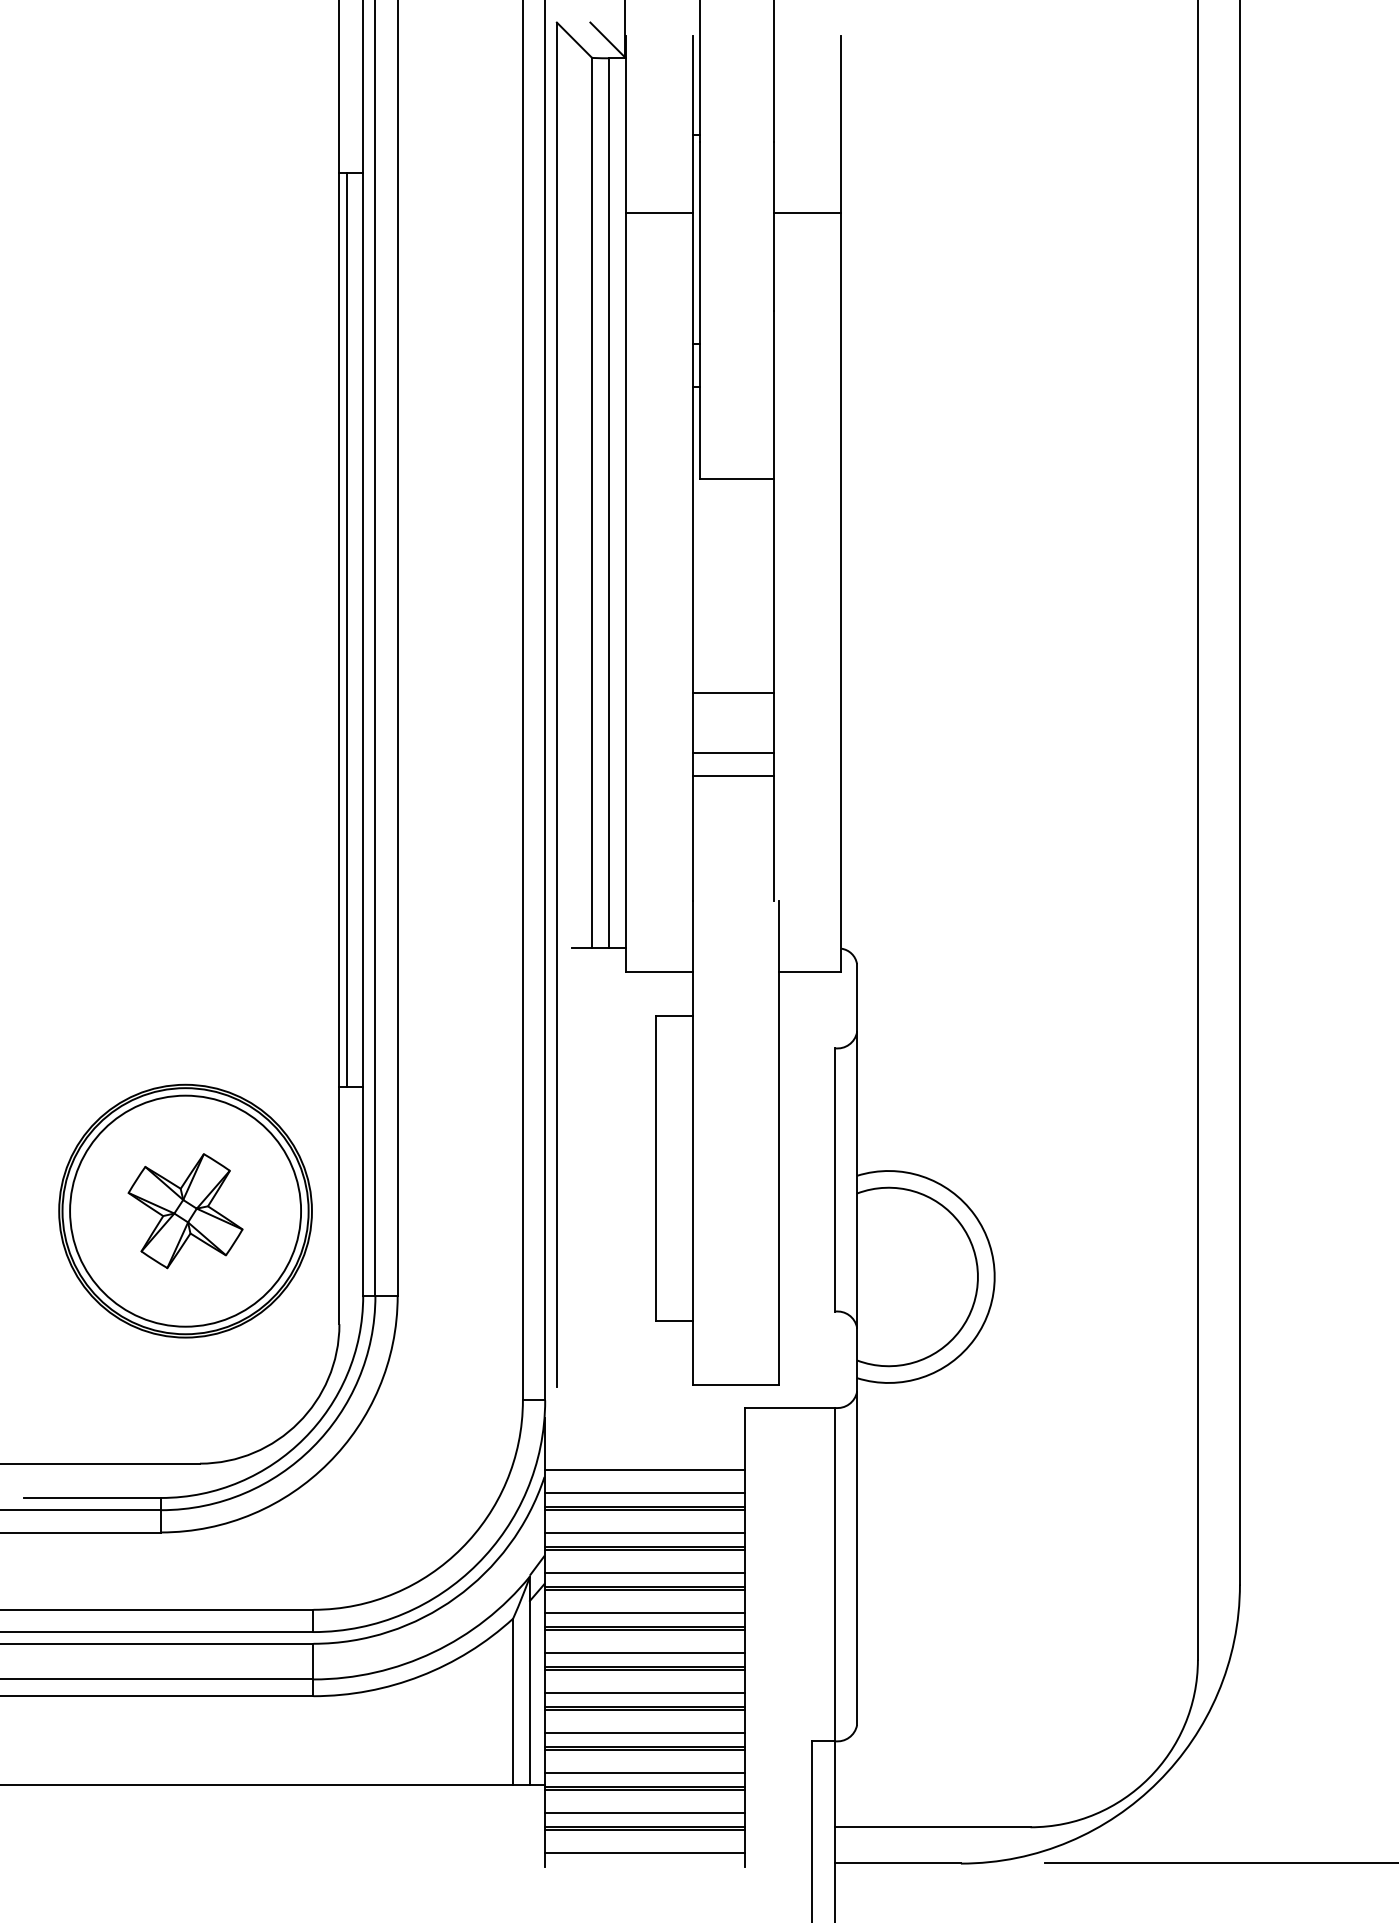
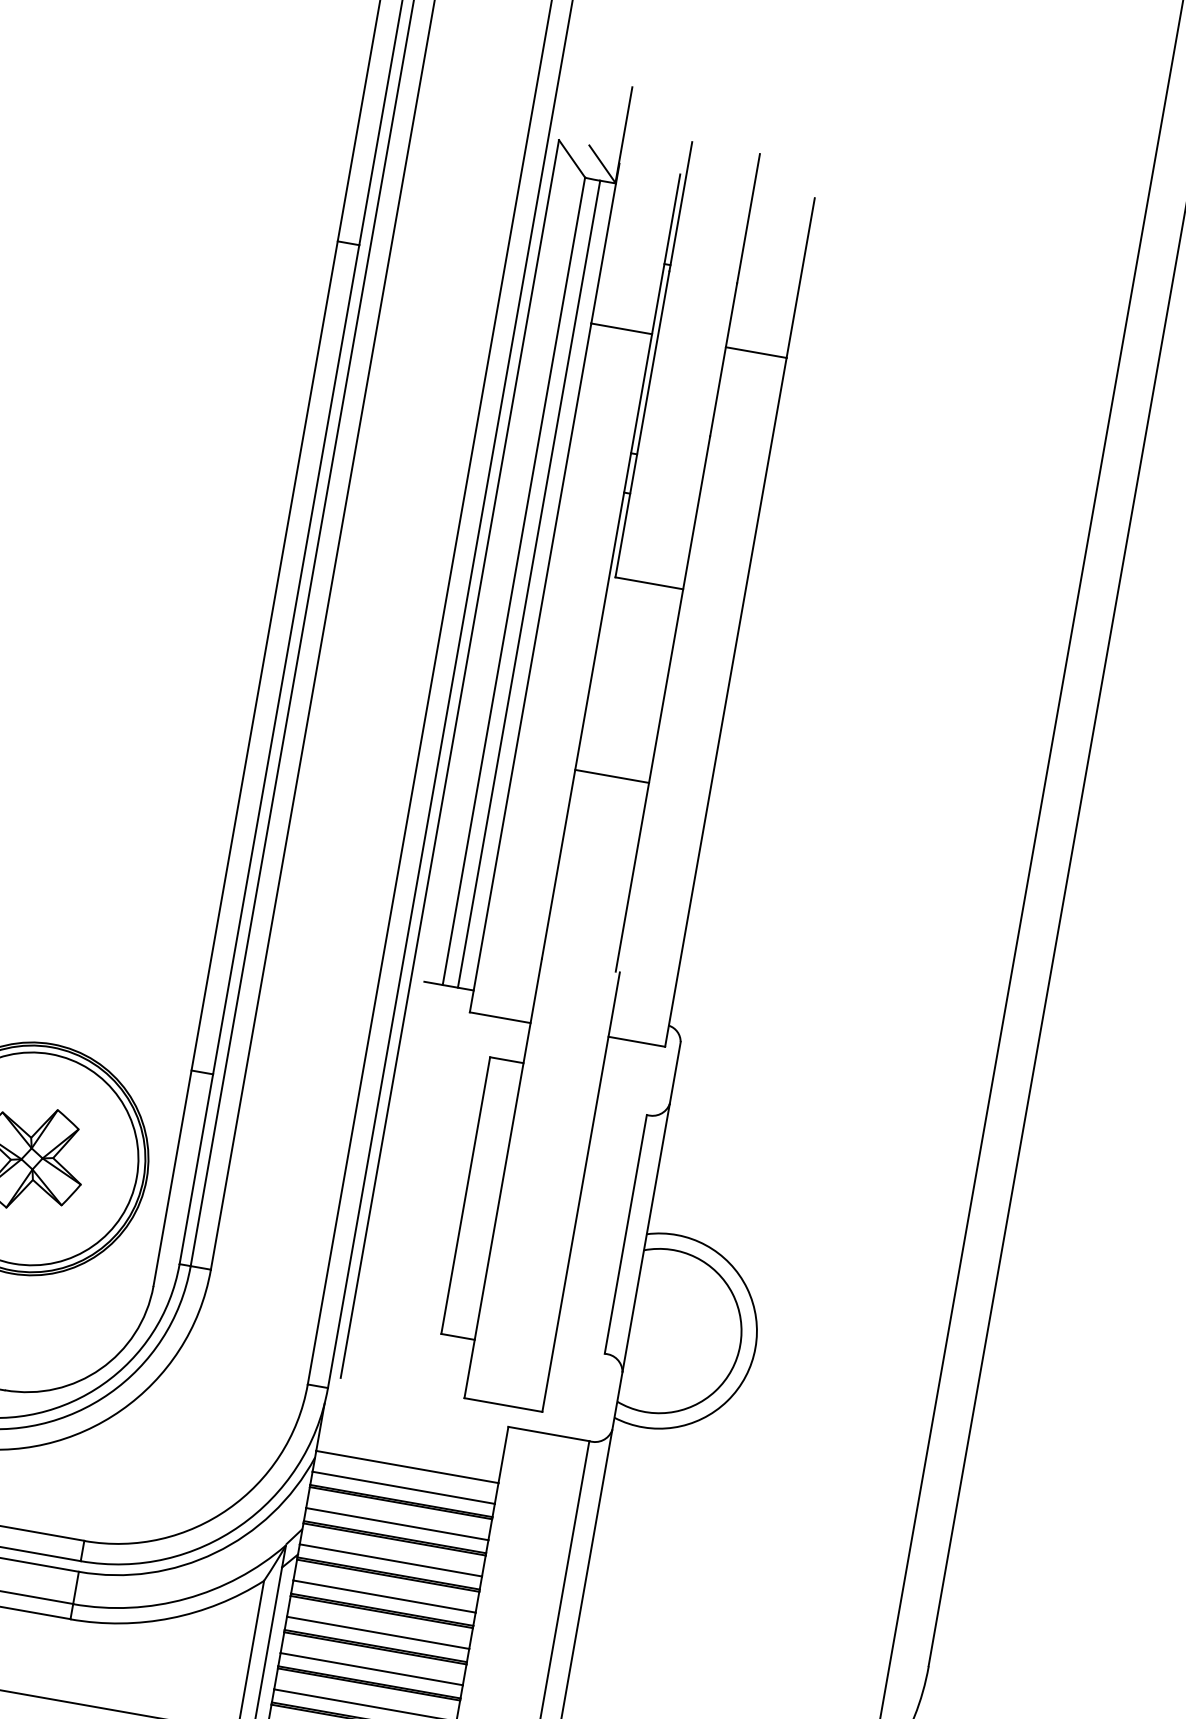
line: (346, 629) -> (271, 656), removed
line: (733, 753) -> (602, 831), removed
line: (733, 776) -> (598, 852), removed

